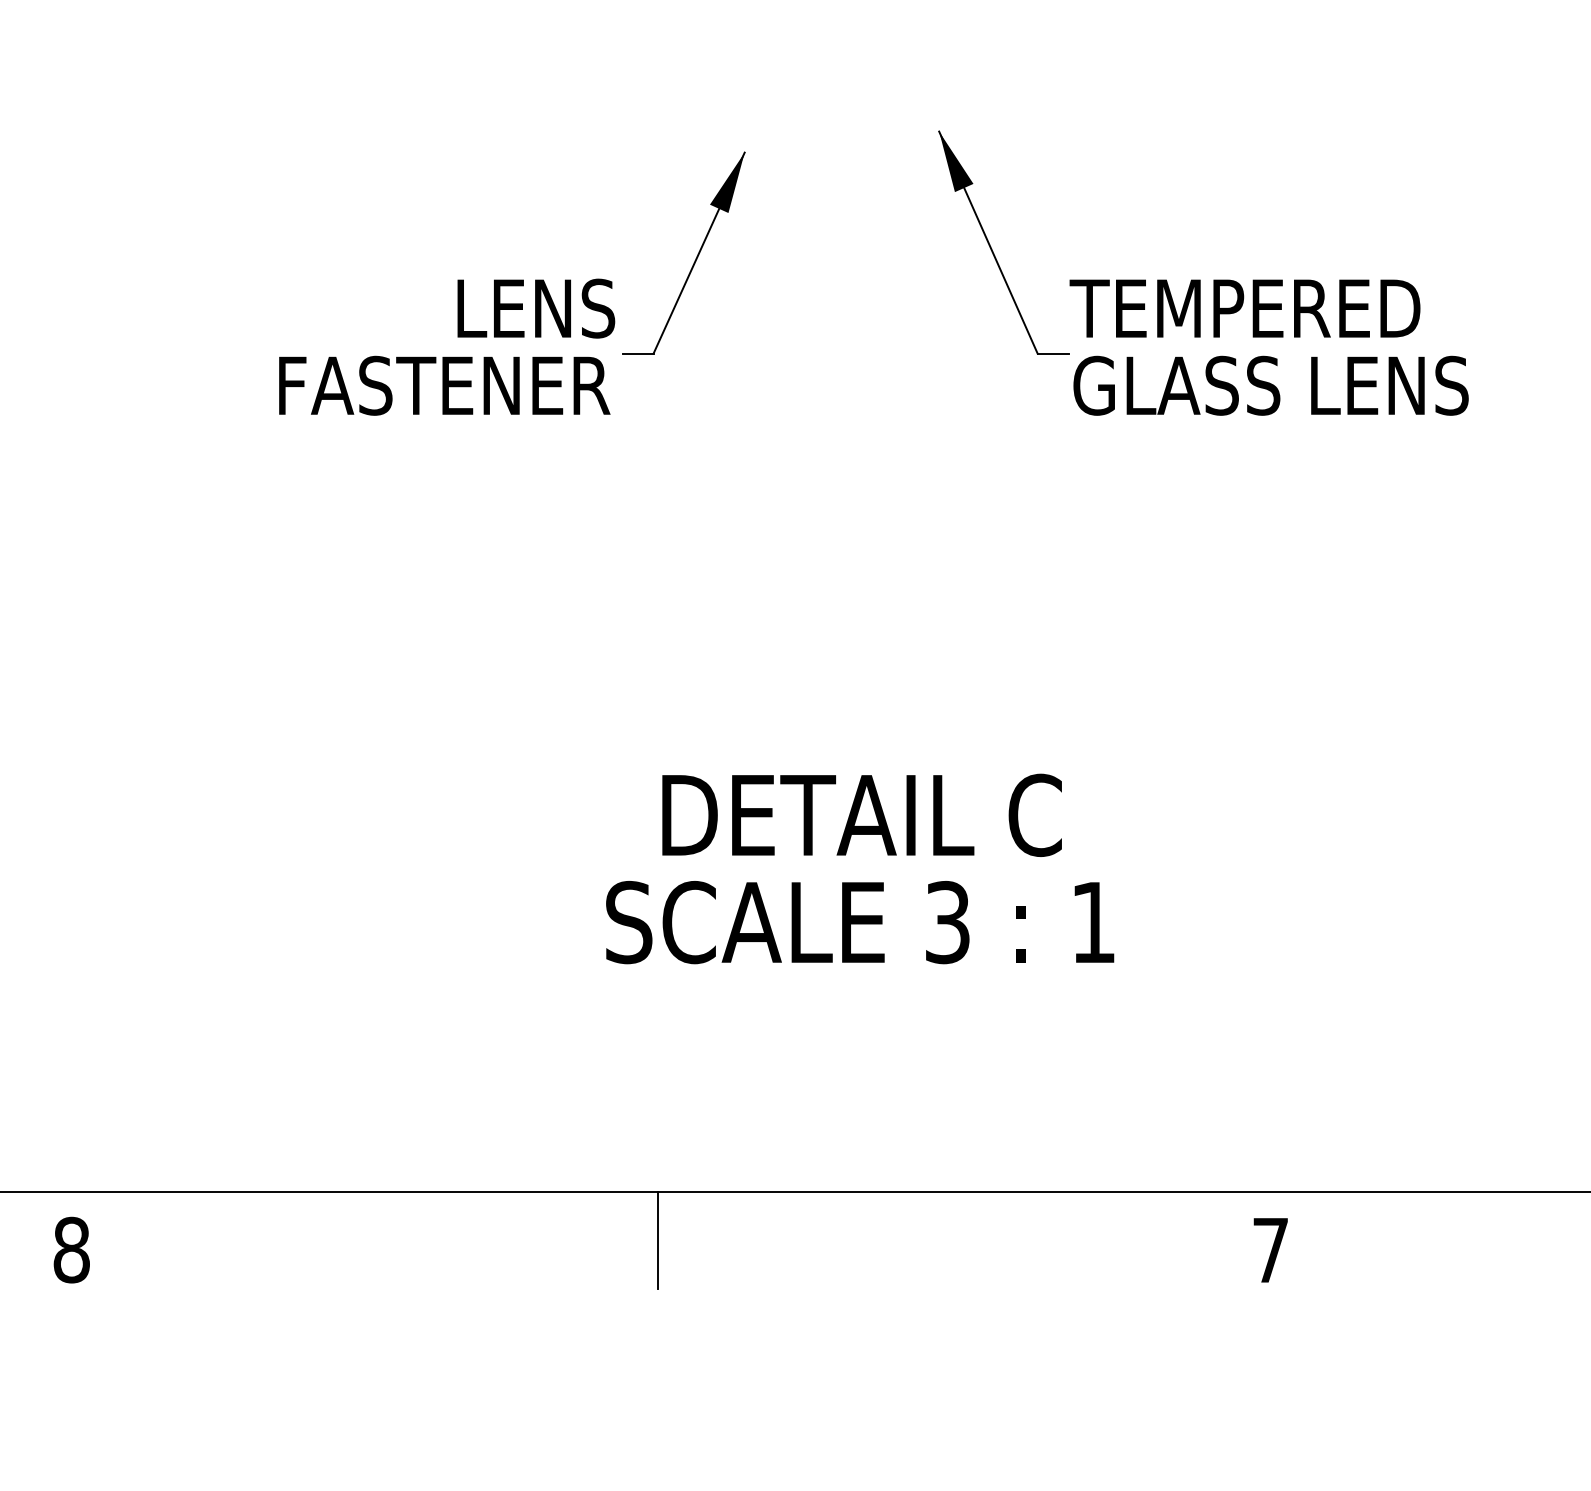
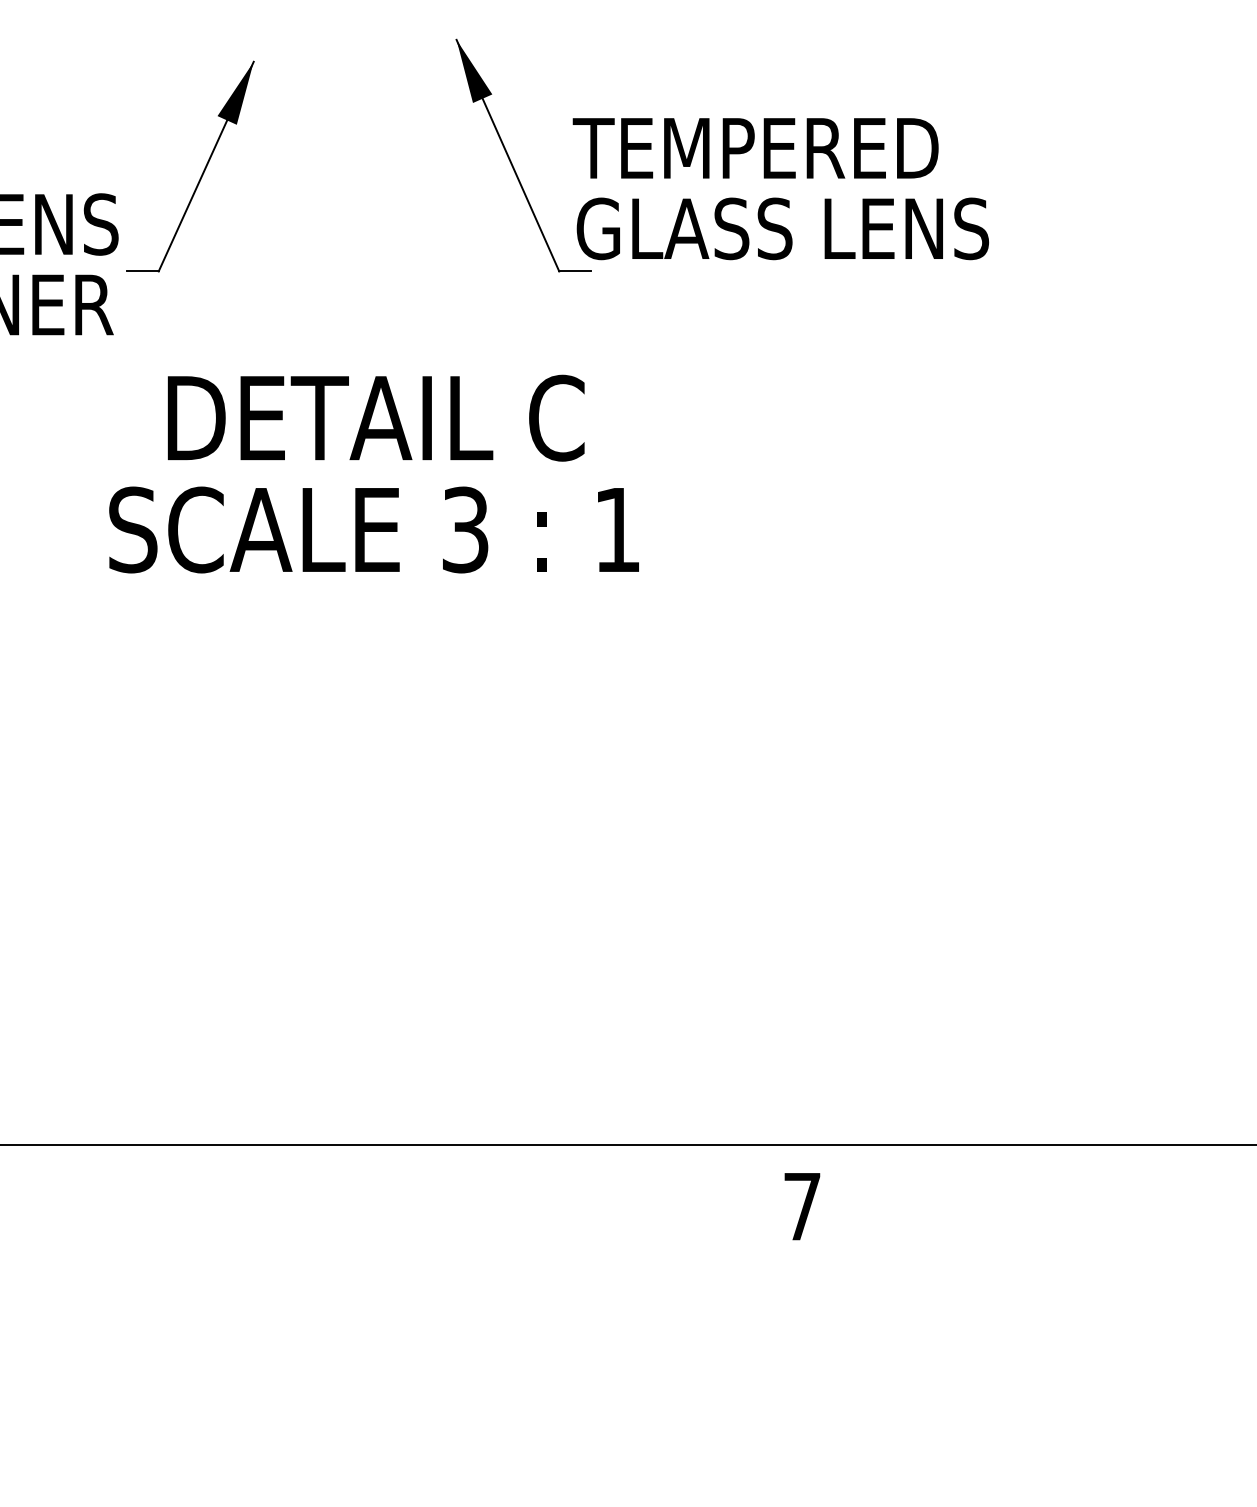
text: (1268, 347) -> (780, 188), moved
text: (860, 868) -> (374, 473), moved
line: (658, 1239) -> (163, 1195), removed

